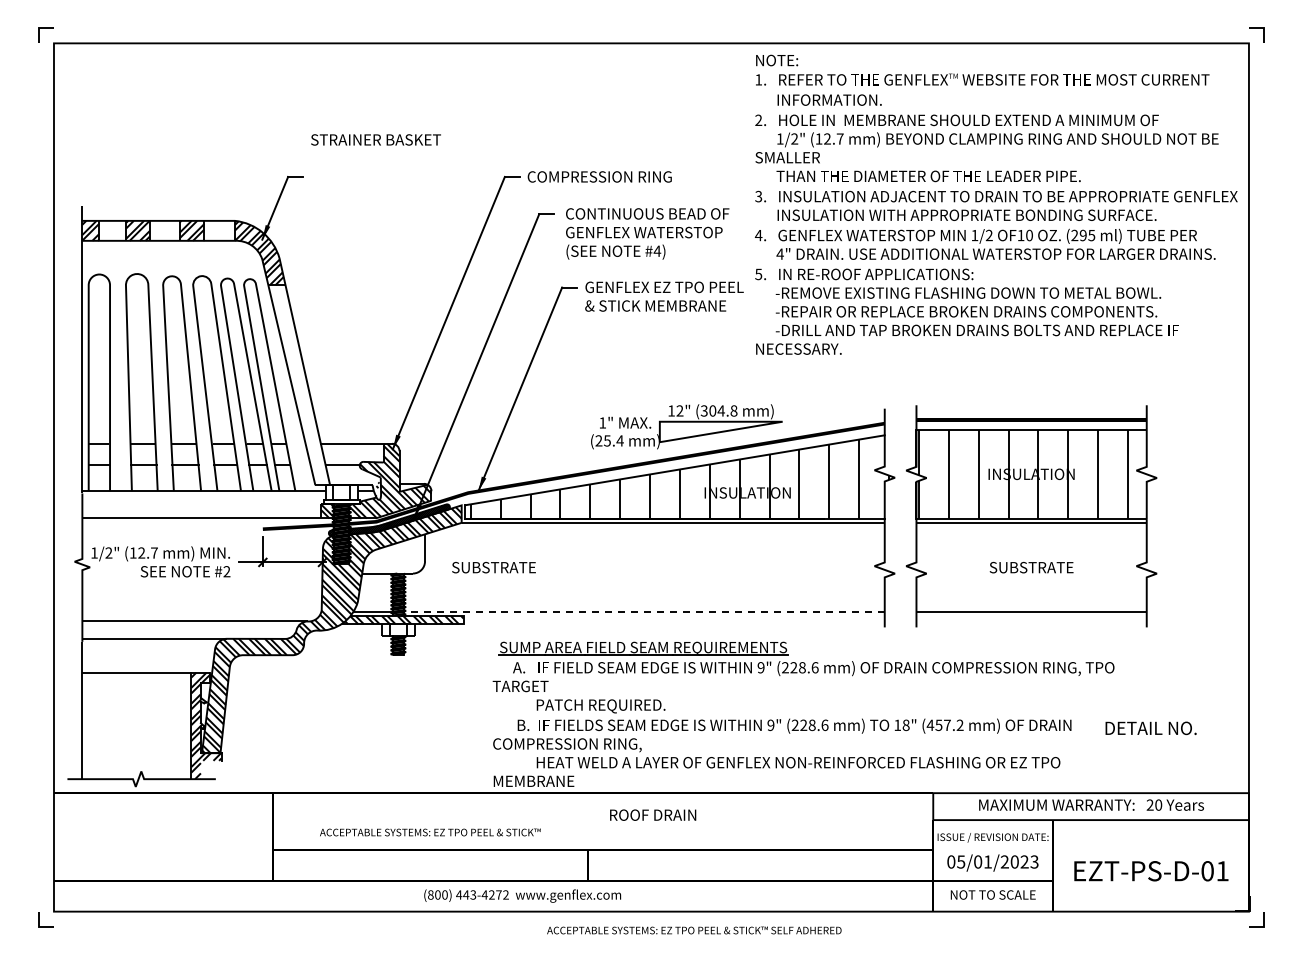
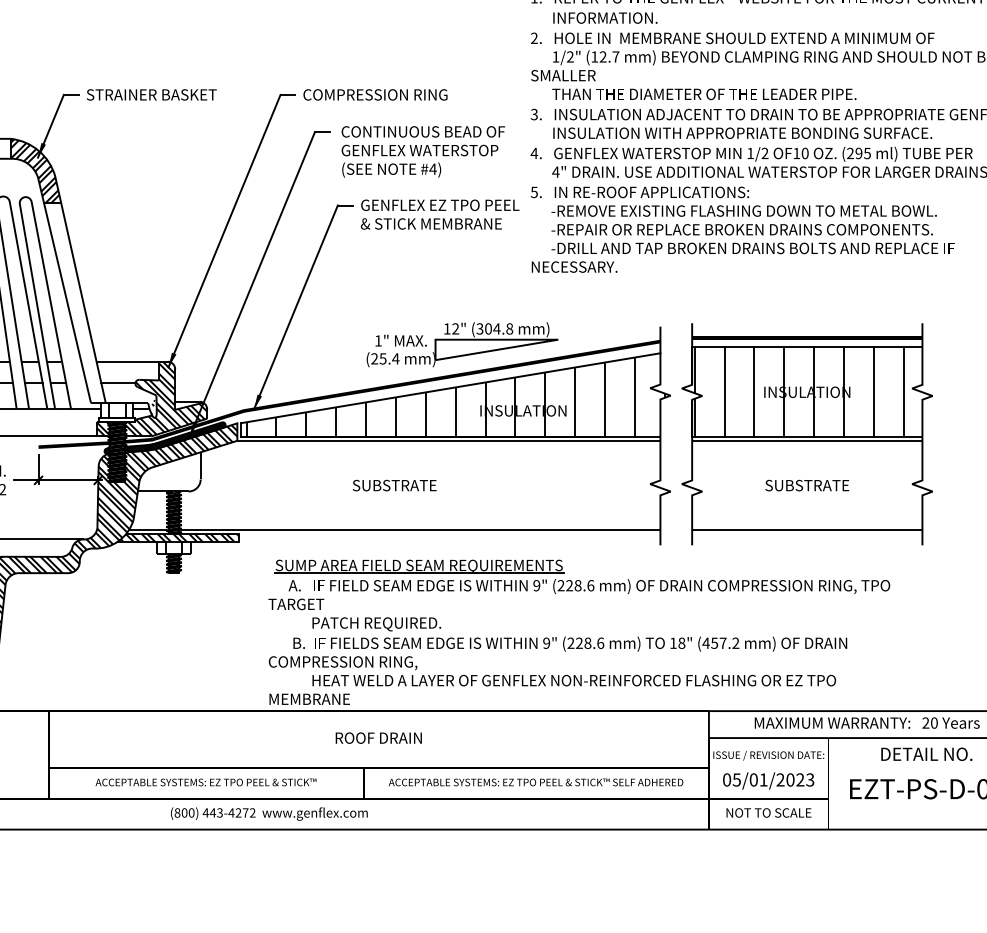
text: (375, 139) -> (151, 94), moved
text: (493, 567) -> (394, 485), moved
line: (644, 612) -> (420, 530), dashed -> solid
text: (1150, 728) -> (926, 754), moved
text: (653, 814) -> (379, 737), moved
text: (430, 832) -> (206, 782), moved
text: (522, 895) -> (269, 813), moved
text: (694, 930) -> (536, 782), moved

